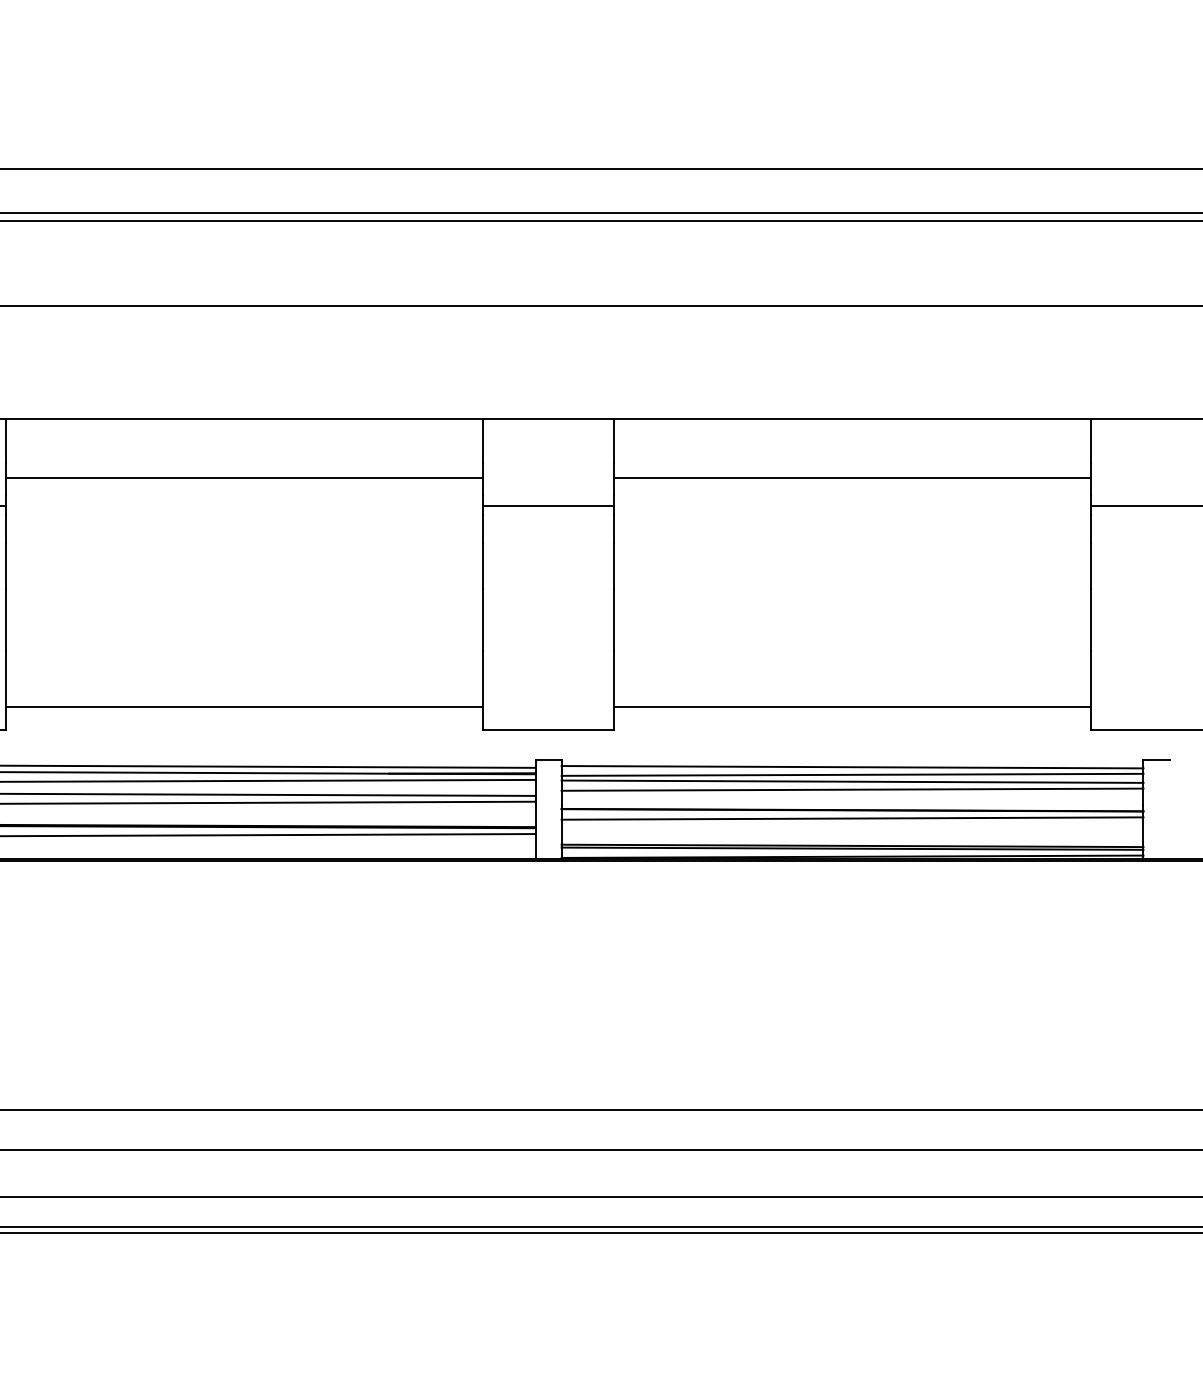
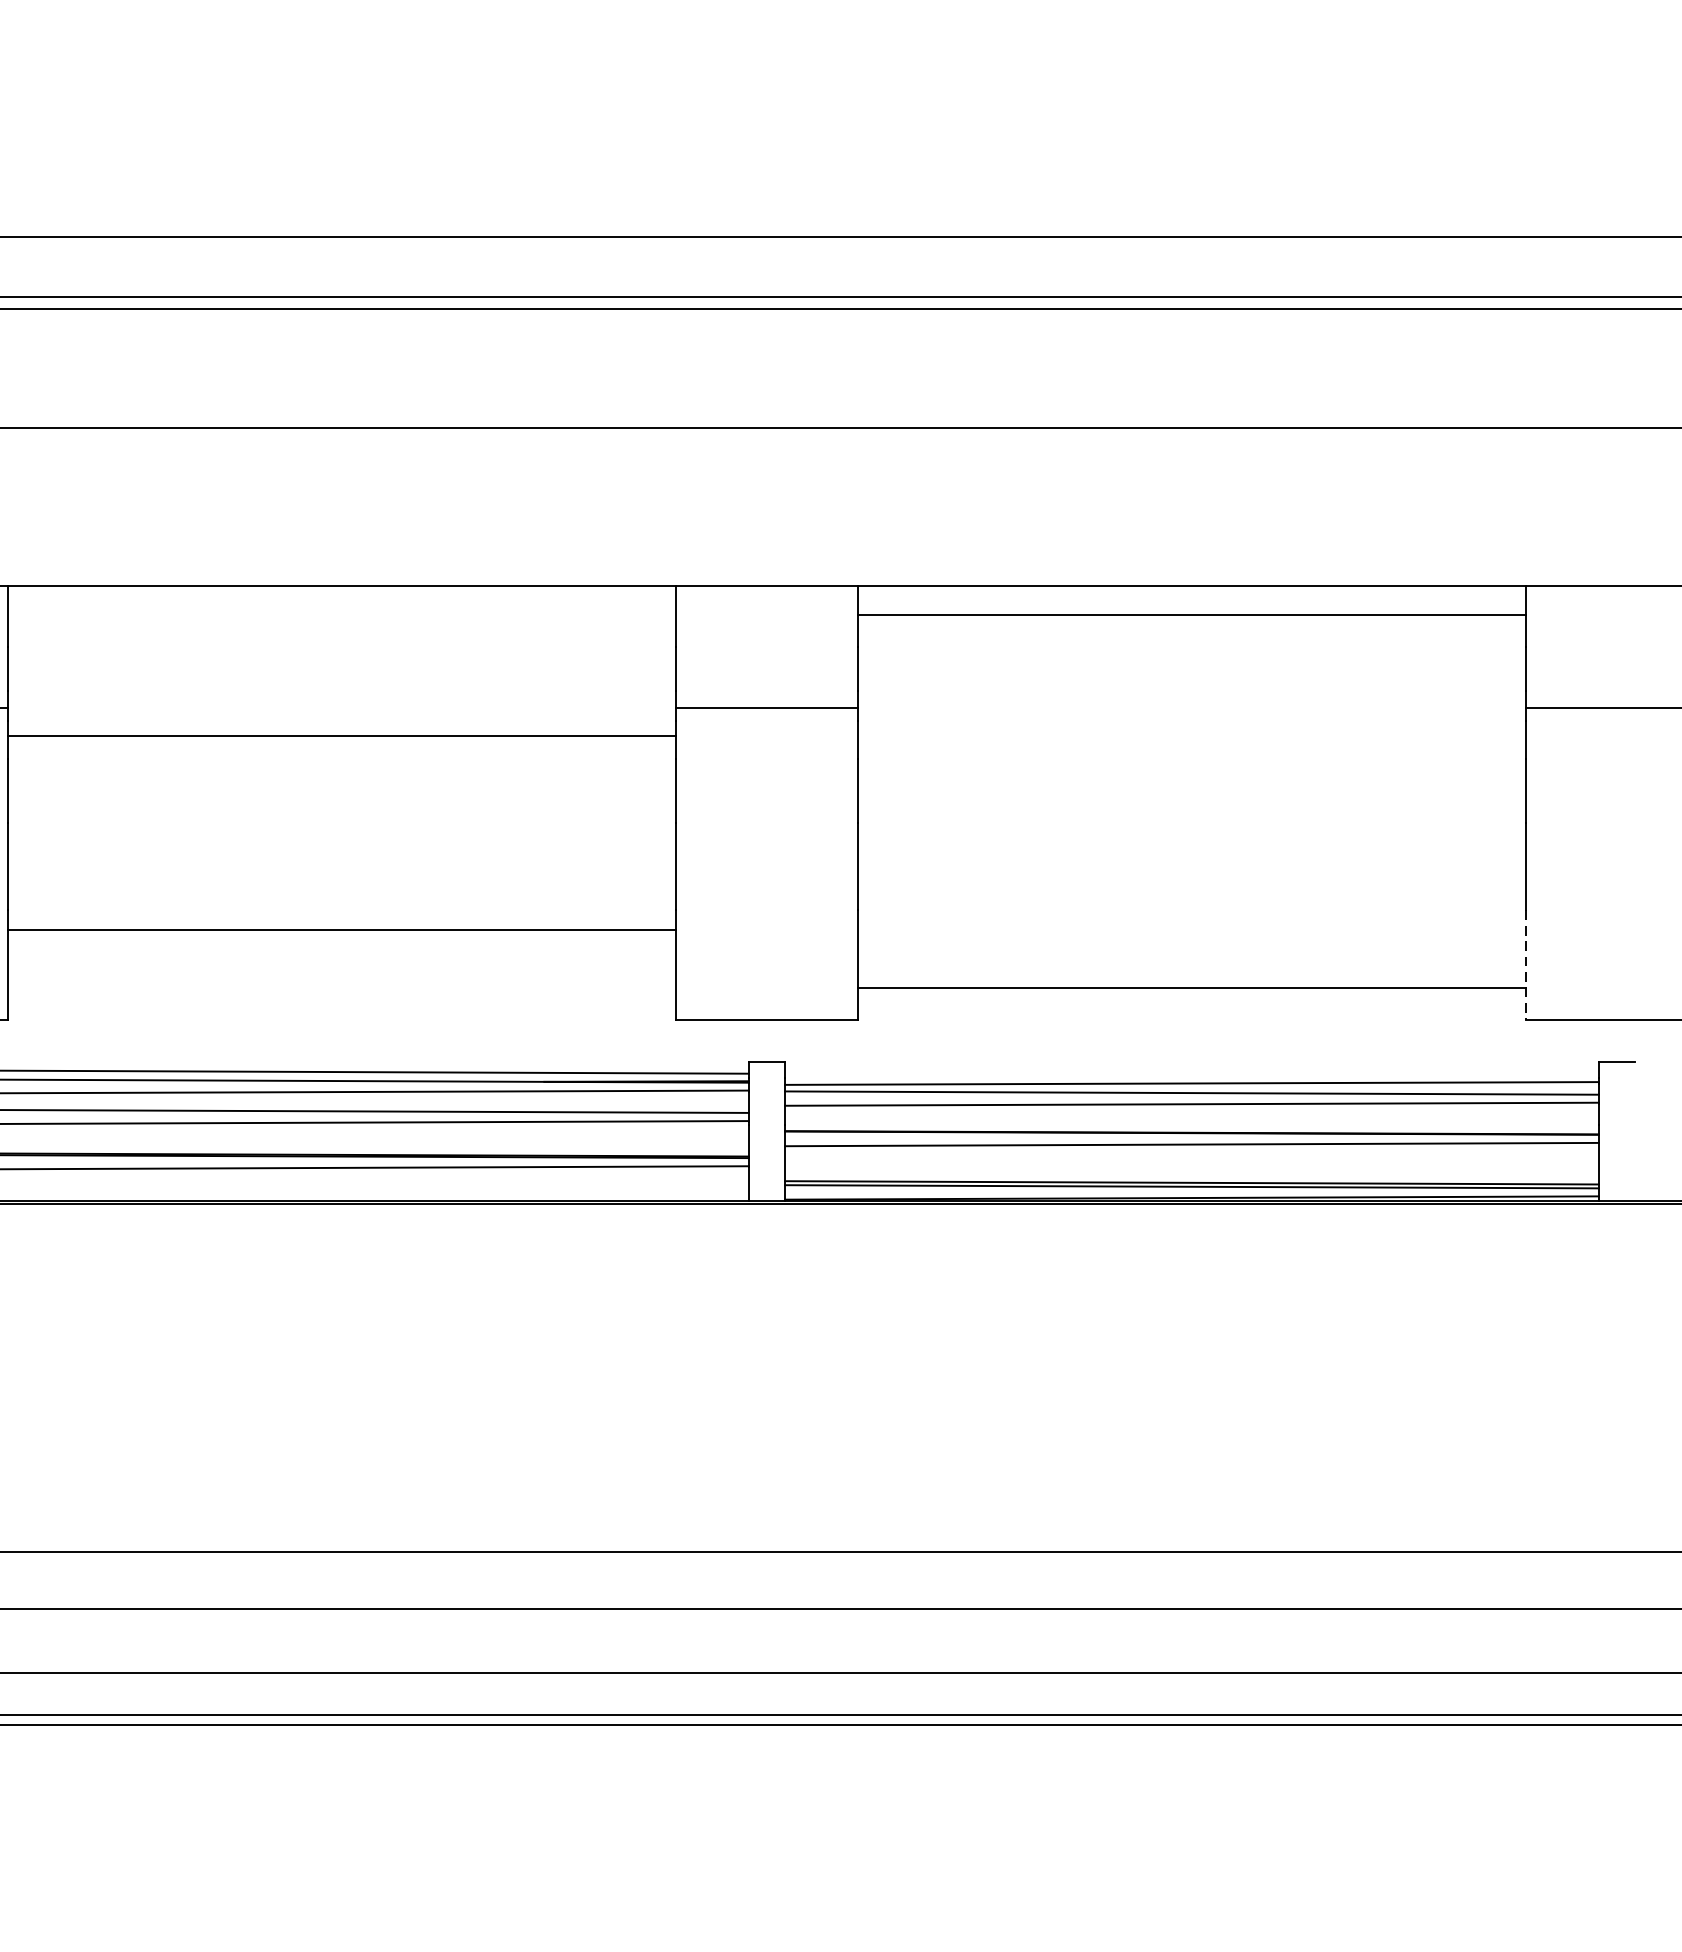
line: (244, 477) -> (341, 736), moved
line: (852, 477) -> (1192, 614), moved
line: (1091, 690) -> (1526, 965), solid -> dashed
line: (244, 706) -> (341, 929), moved
line: (852, 767) -> (1192, 1073), removed

